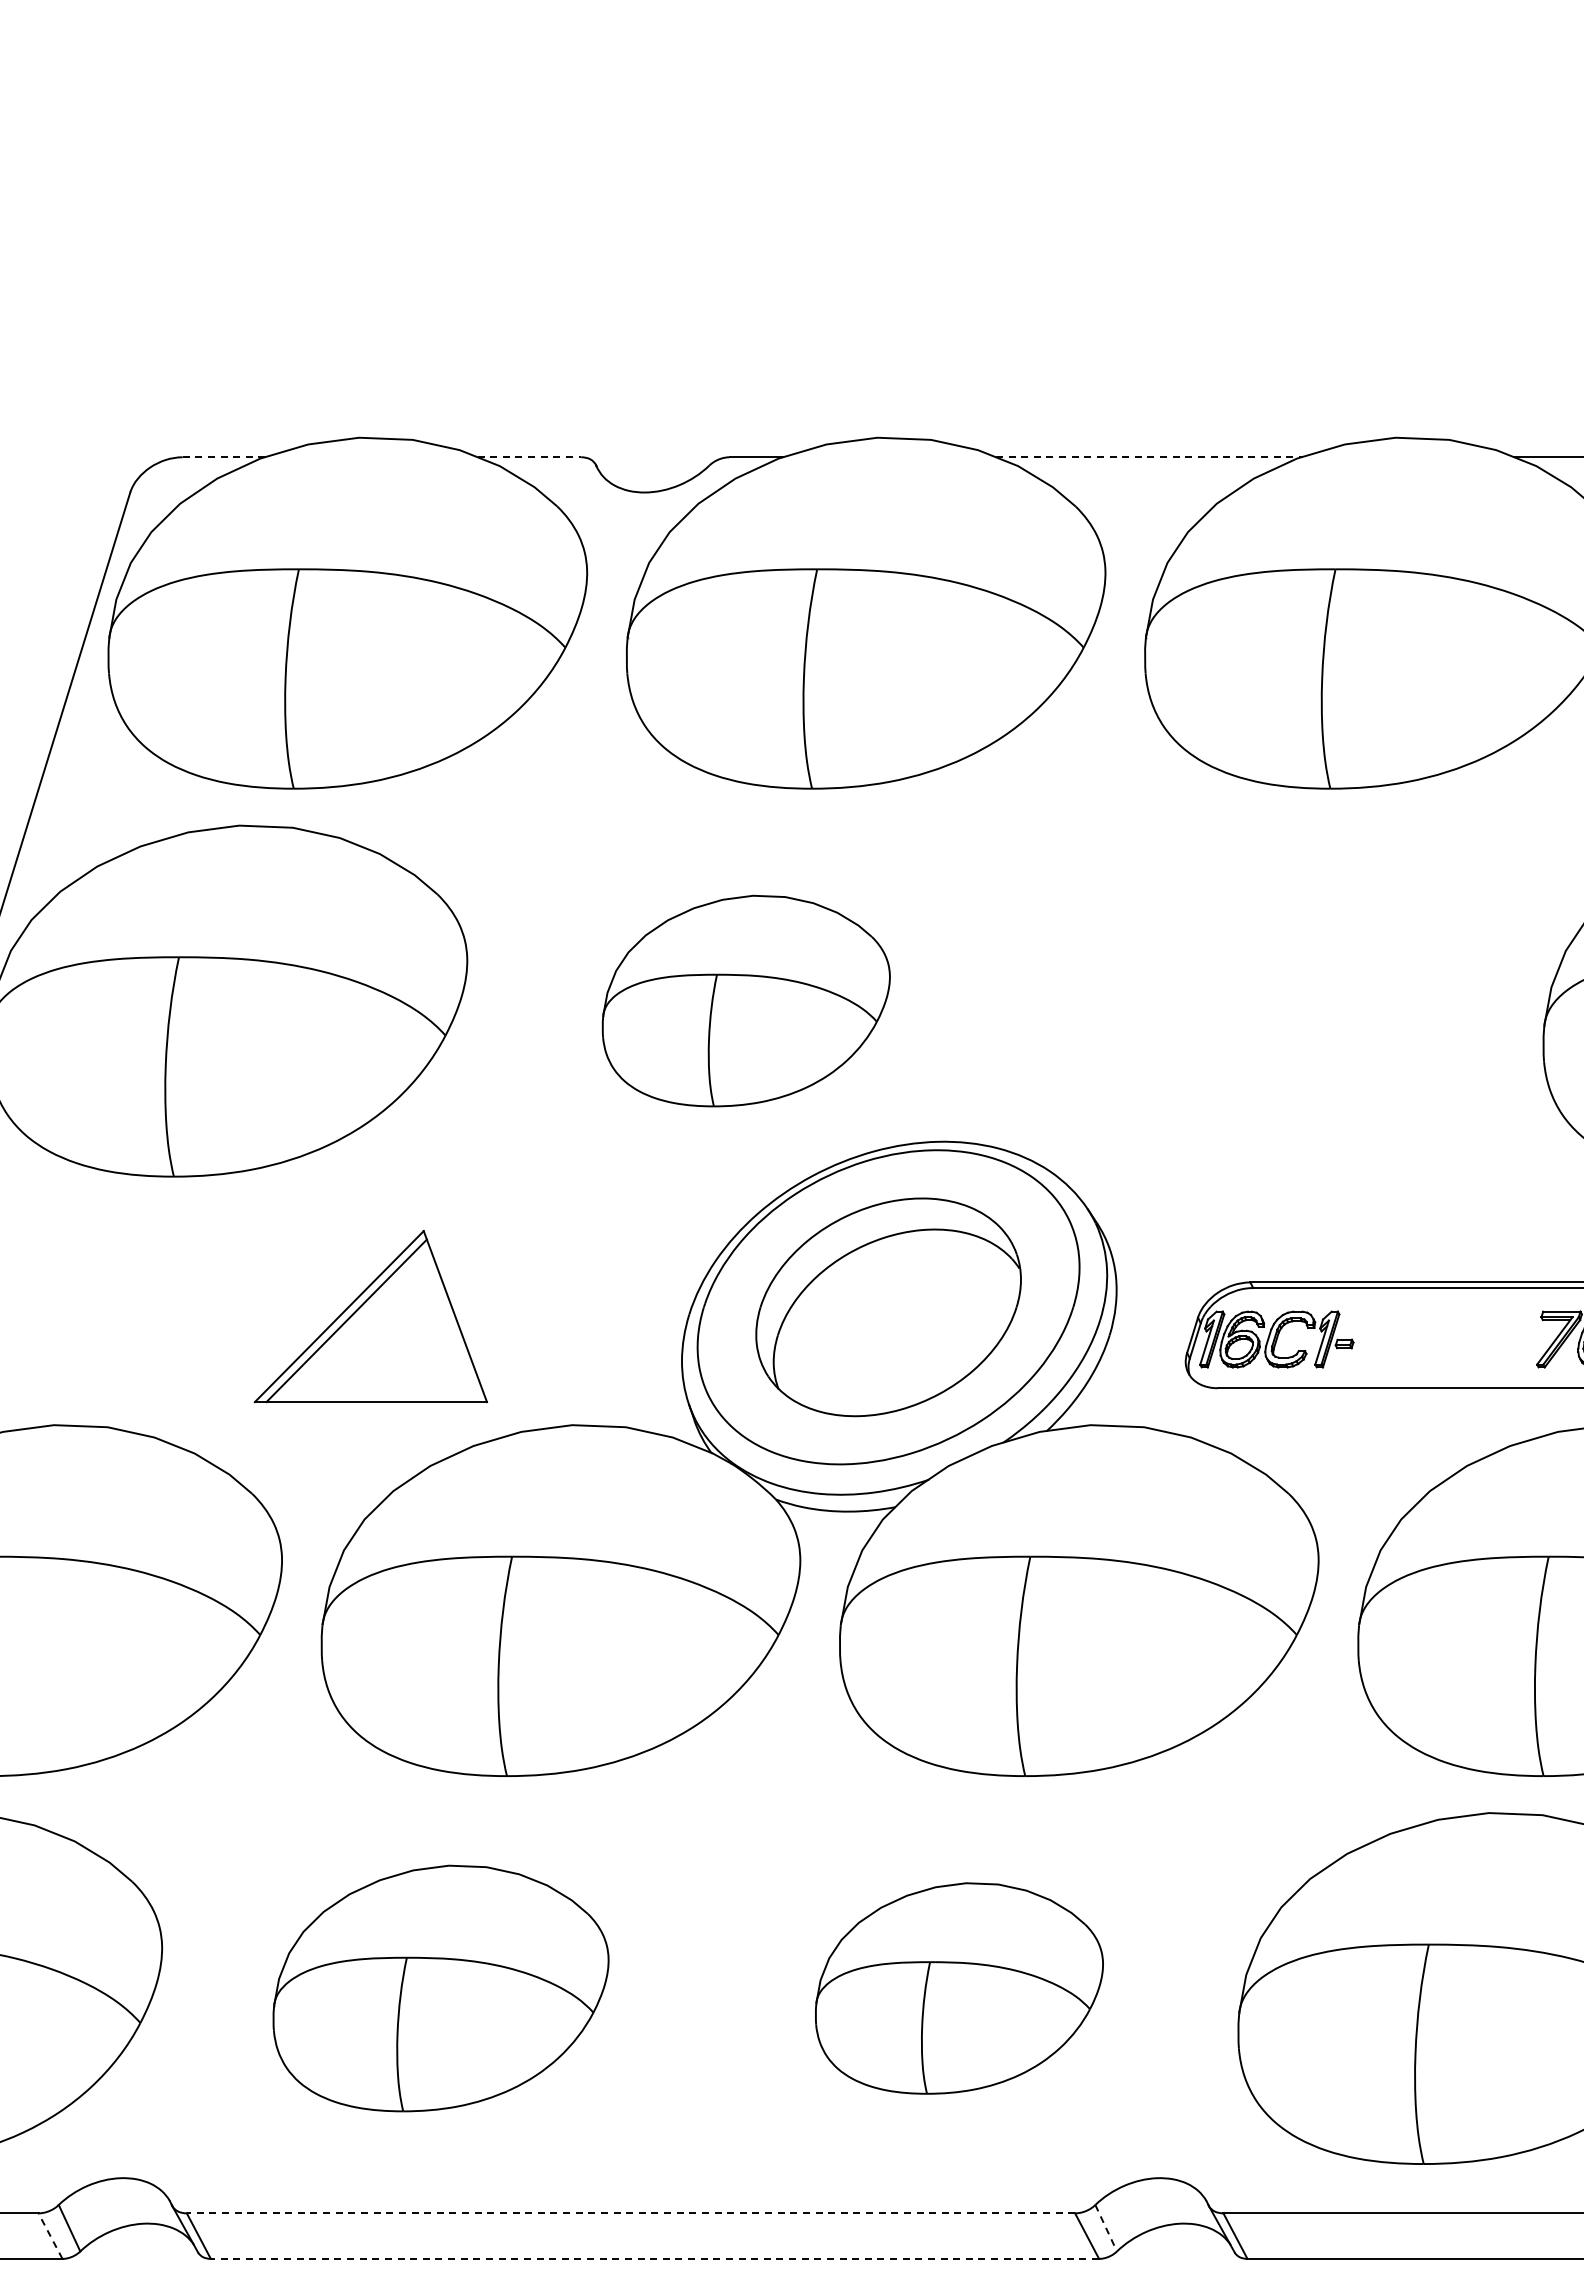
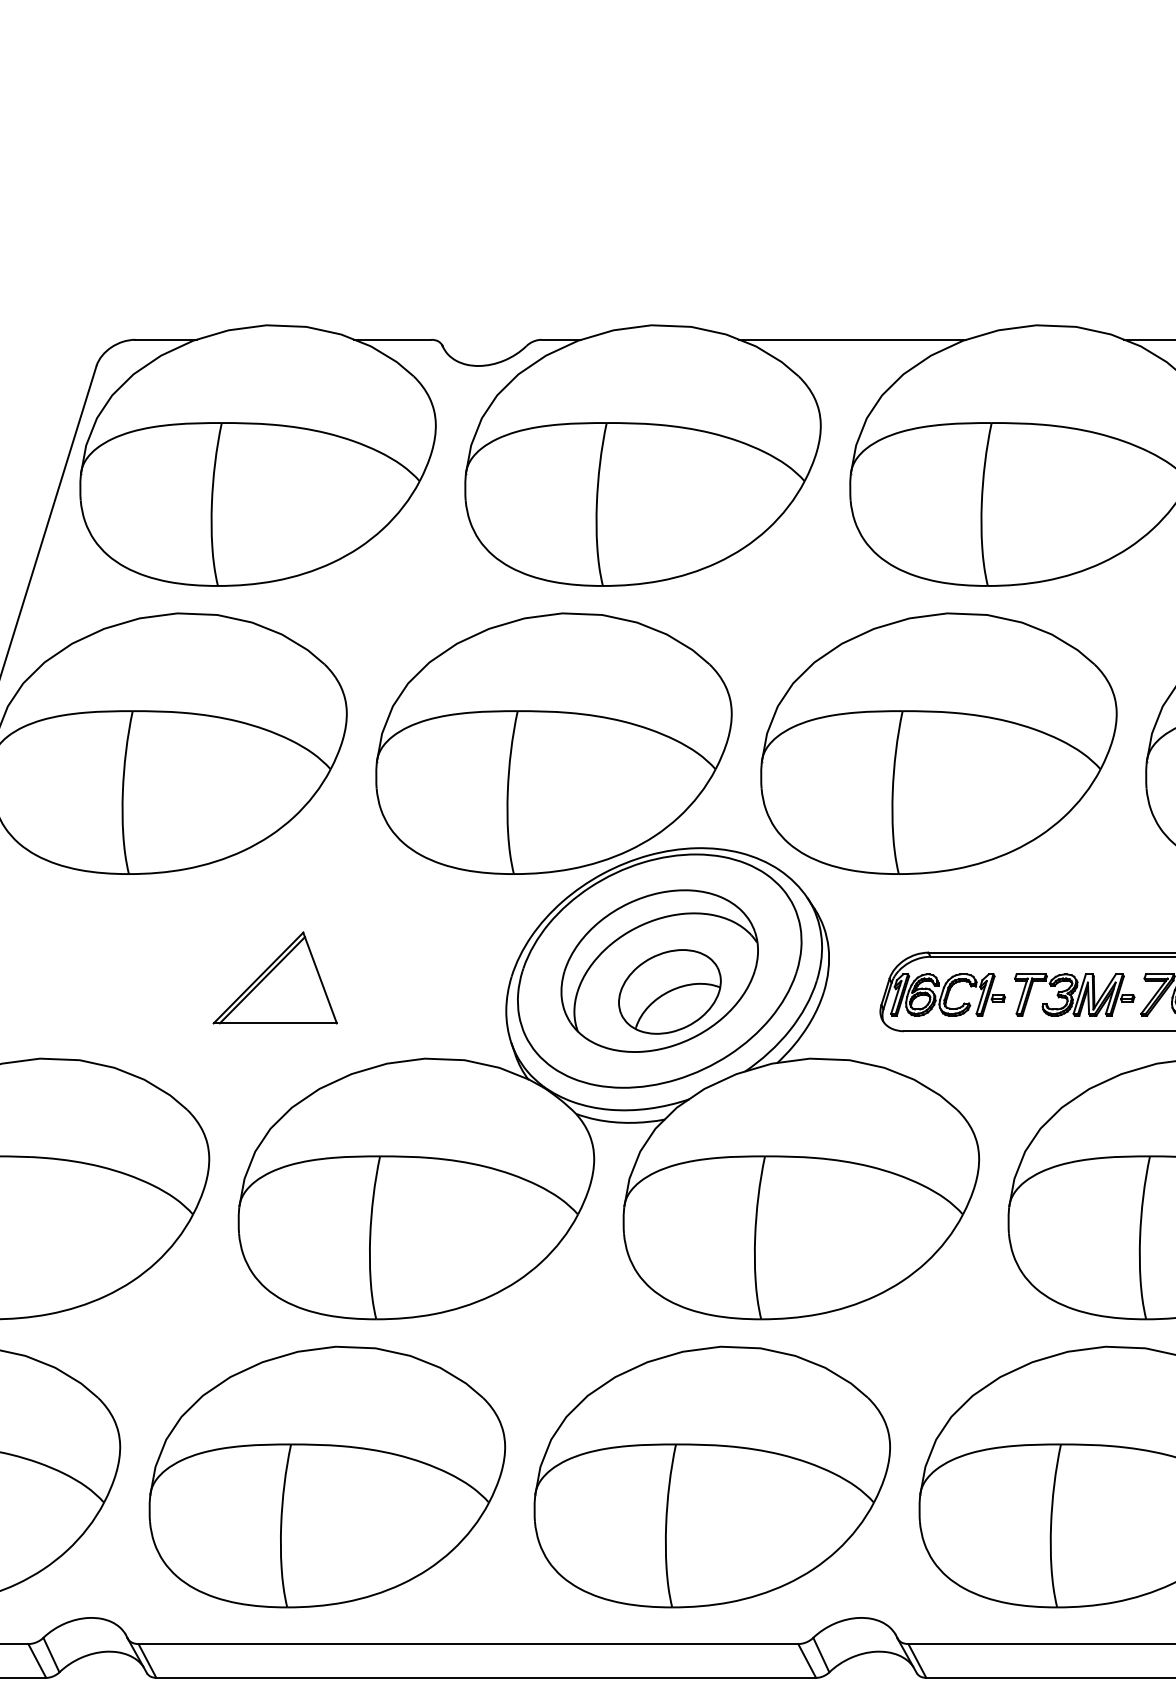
line: (224, 457) -> (166, 339), dashed -> solid
line: (529, 457) -> (393, 339), dashed -> solid
line: (1148, 457) -> (852, 339), dashed -> solid
part: (746, 1000) -> (554, 743), size x1.67
part: (1264, 1000) -> (938, 743), added
part: (370, 1316) -> (274, 977), size x0.71
part: (901, 1335) -> (669, 992), added
part: (1447, 1339) -> (1074, 995), added
part: (440, 1988) -> (326, 1477), size x1.43
part: (959, 1988) -> (712, 1477), size x1.67
line: (630, 2213) -> (468, 1644), dashed -> solid
line: (1106, 2228) -> (821, 1655), dashed -> solid
line: (50, 2236) -> (37, 1661), dashed -> solid
line: (654, 2258) -> (485, 1677), dashed -> solid

